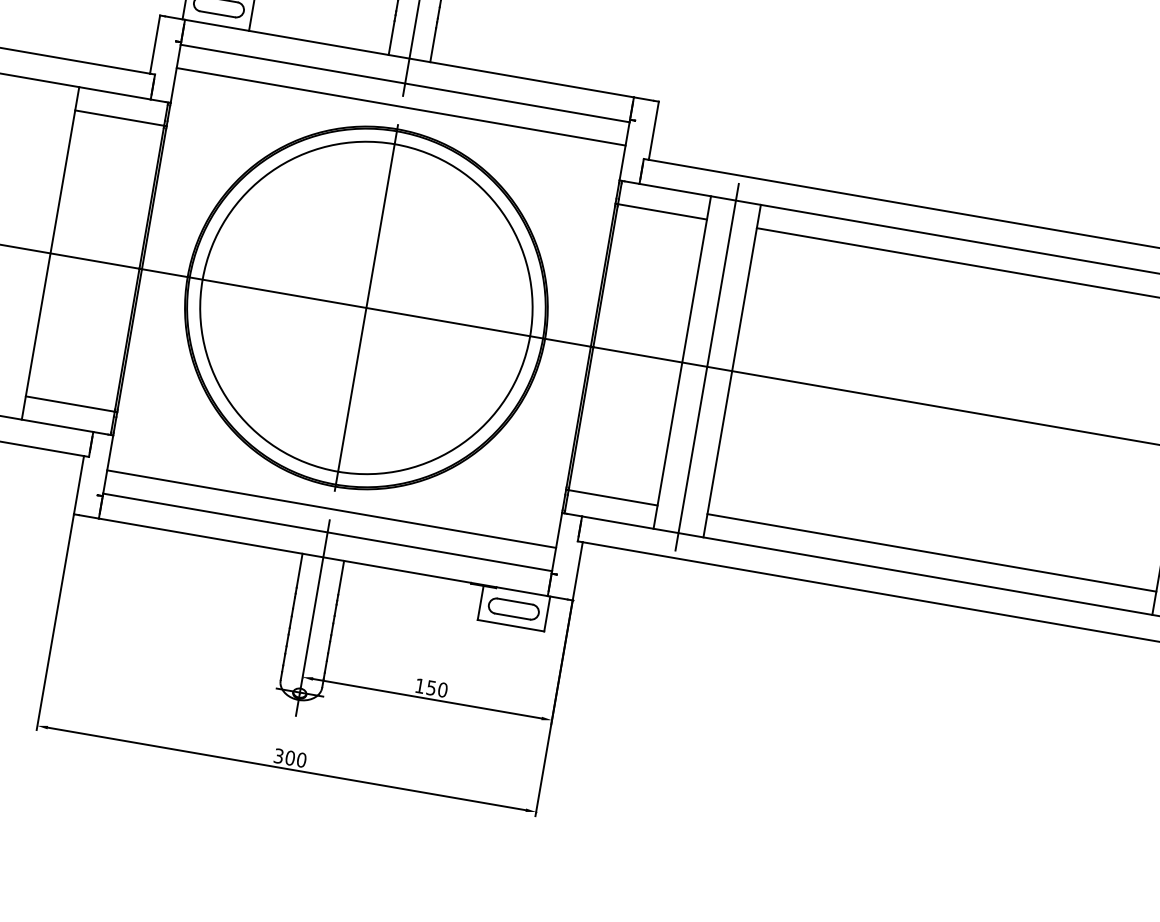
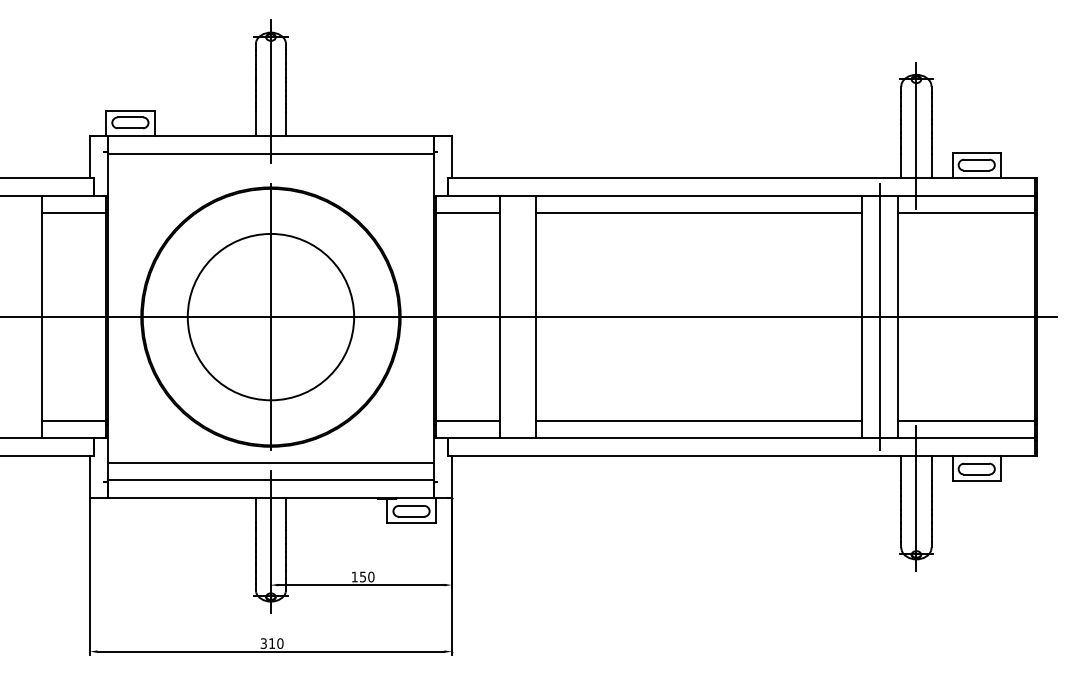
line: (400, 107) -> (270, 171), removed
circle: (365, 306) -> (270, 316), size x0.7
line: (707, 367) -> (518, 317), removed
text: (289, 757) -> (271, 643), 300 -> 310

